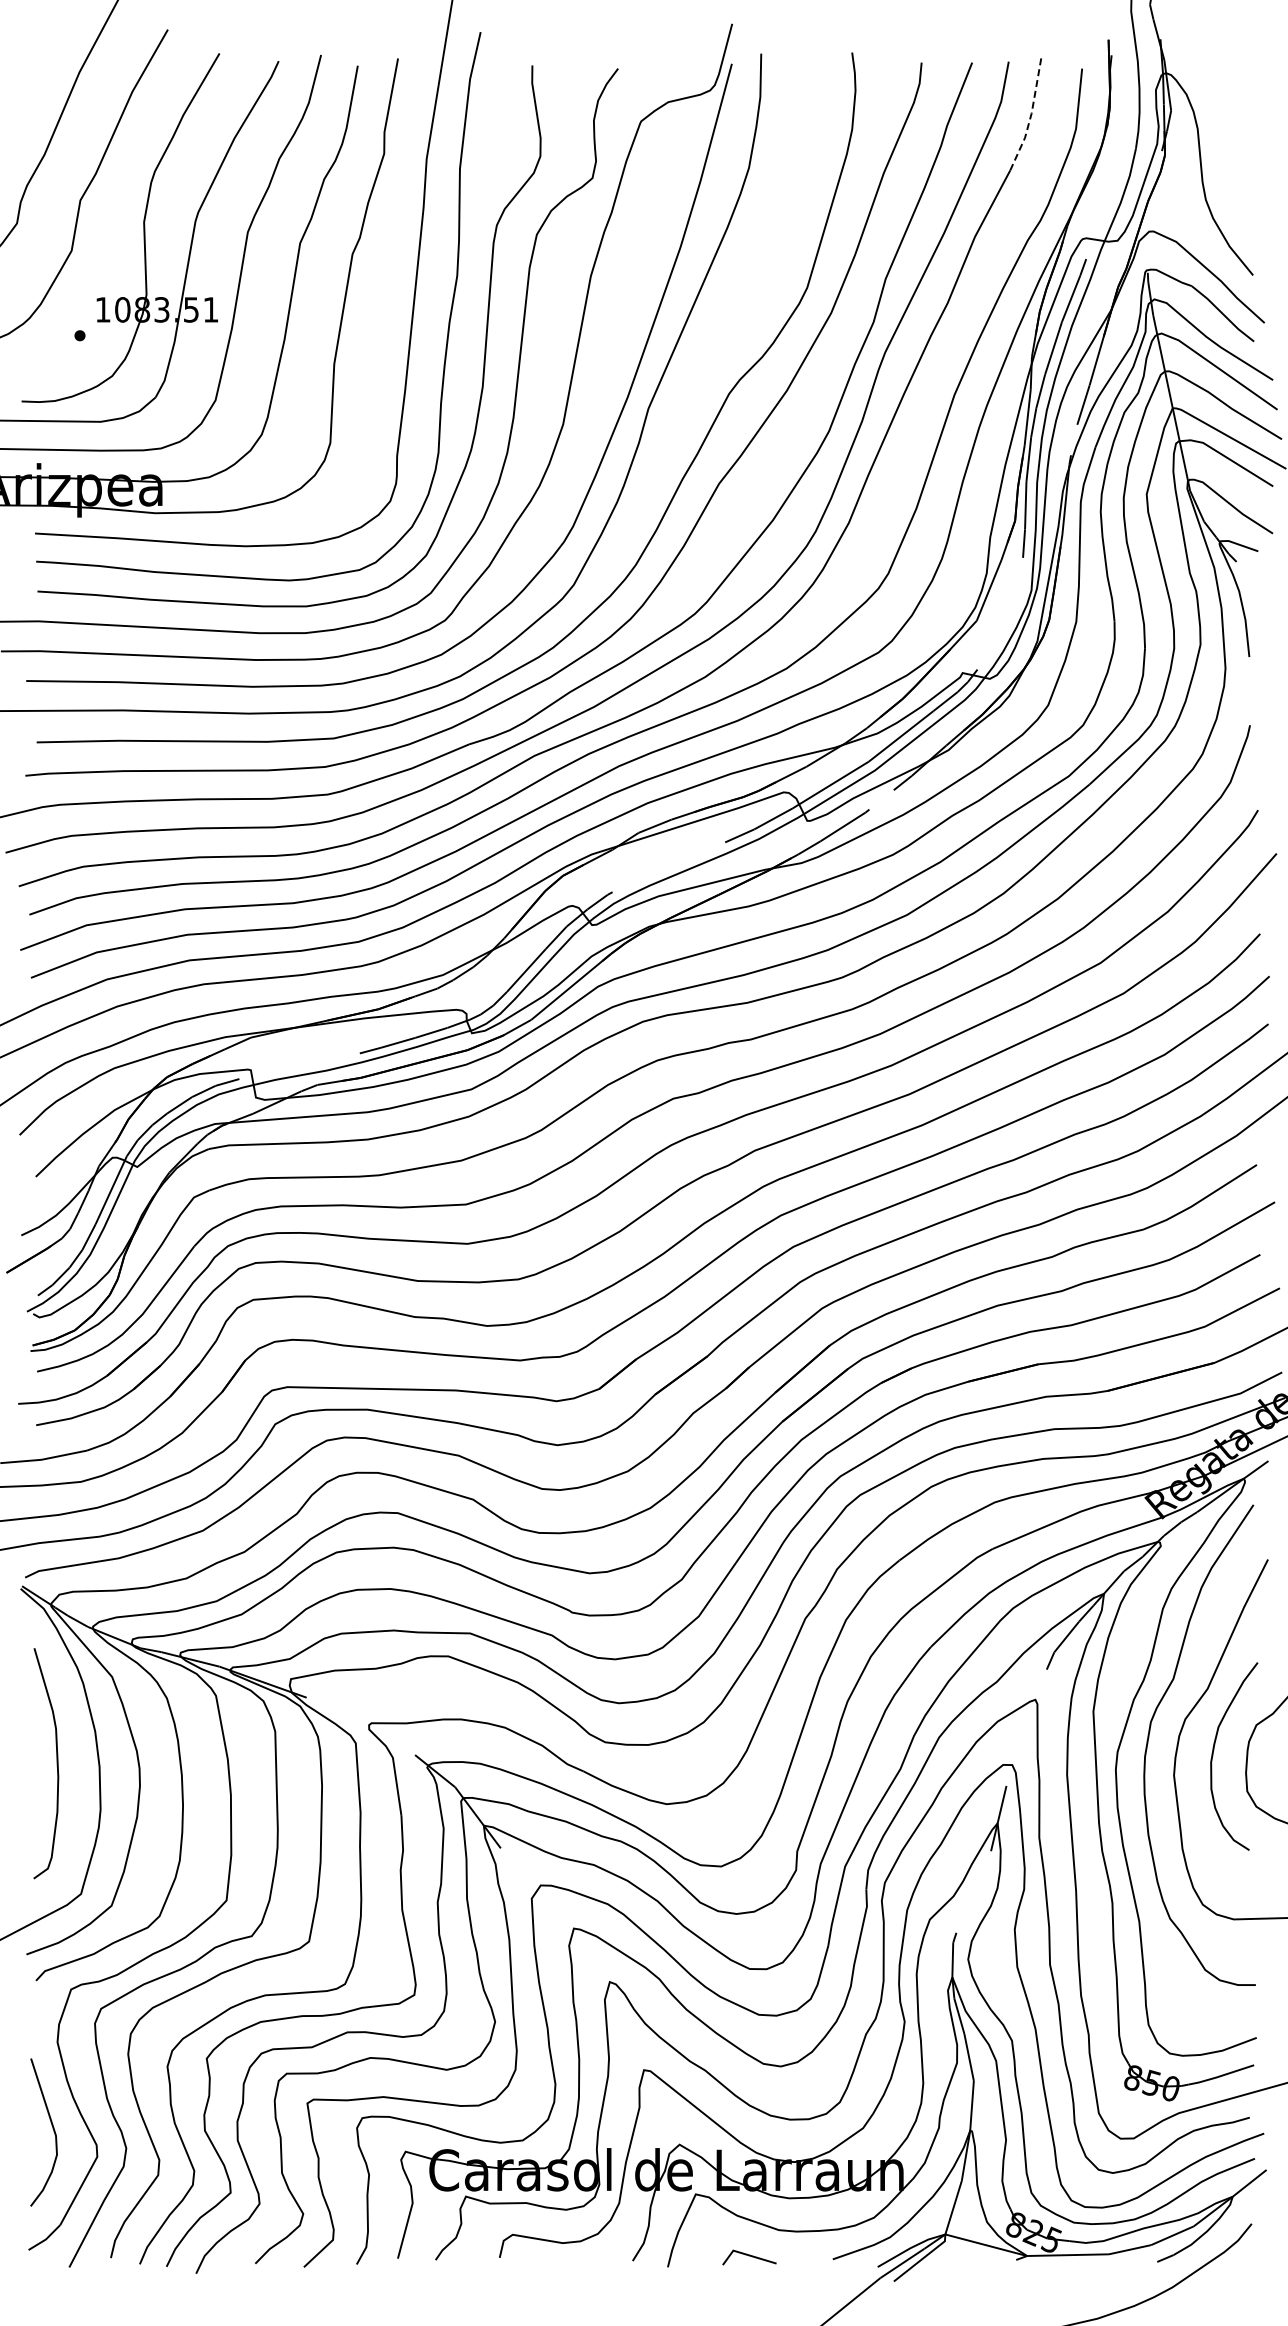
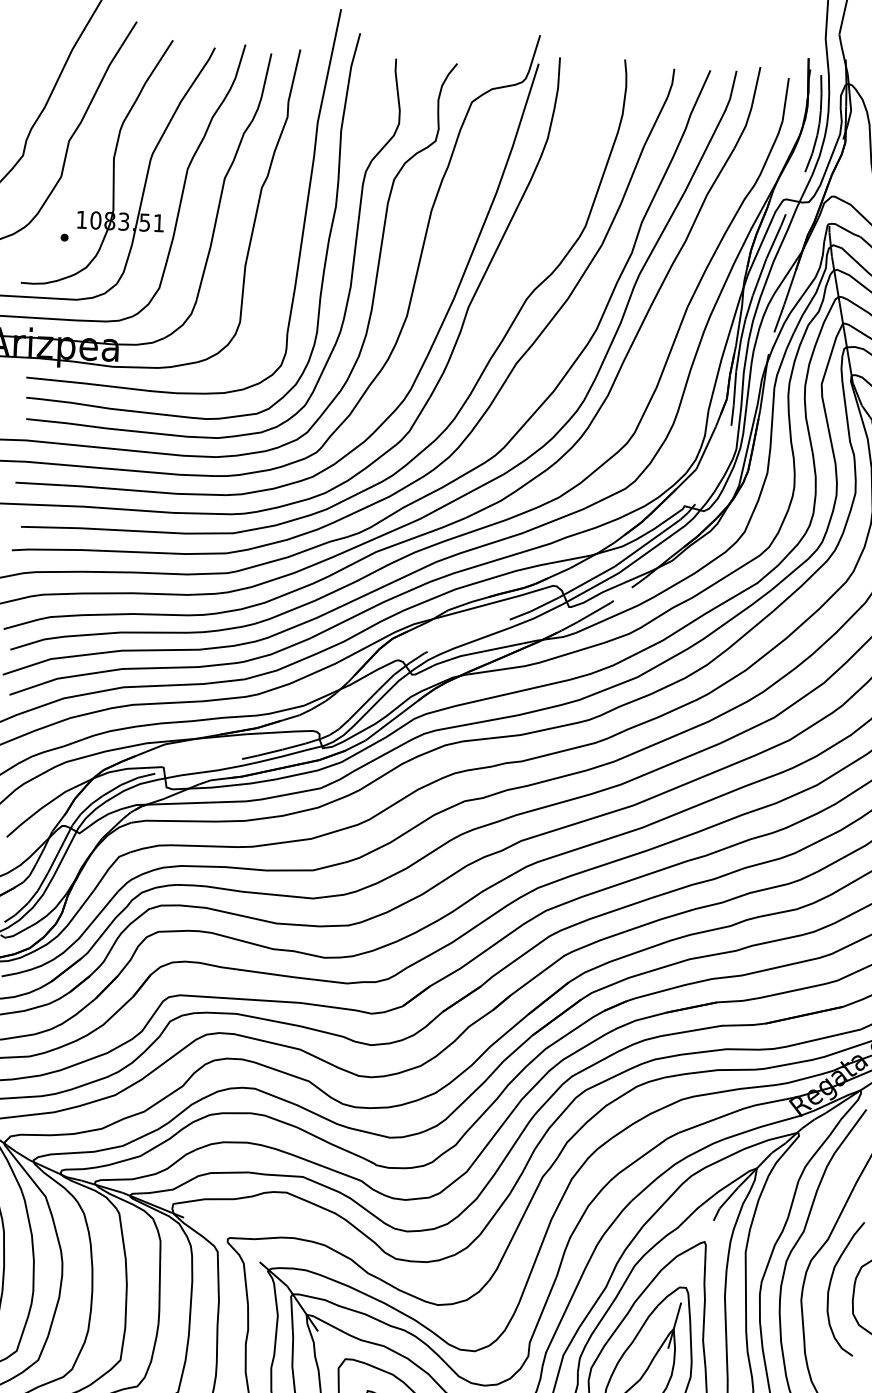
line: (1031, 114) -> (751, 109), dashed -> solid
curve: (1126, 130) -> (818, 123), added

